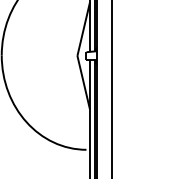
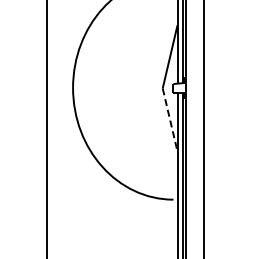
line: (83, 82) -> (170, 120), solid -> dashed

